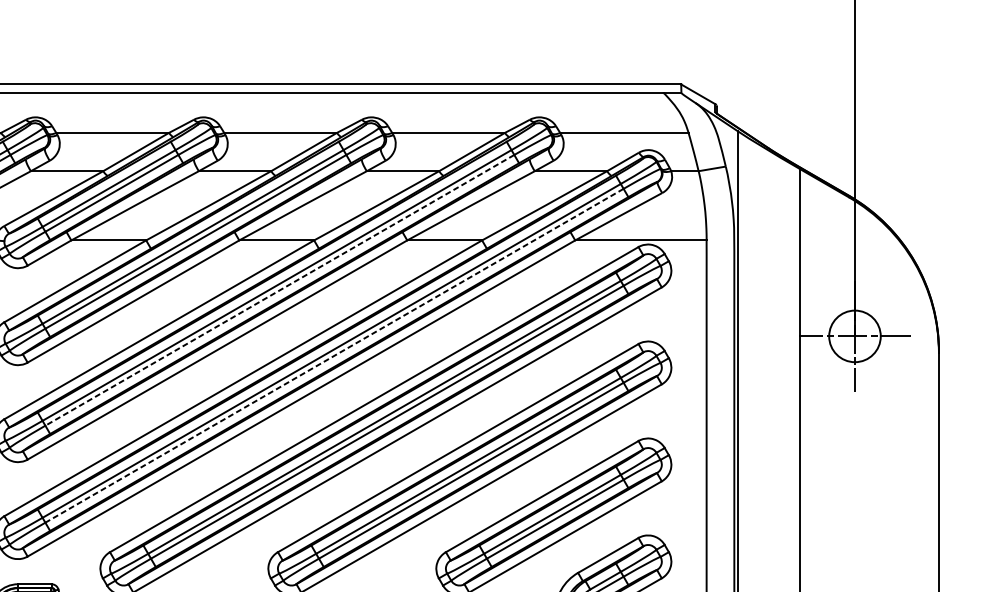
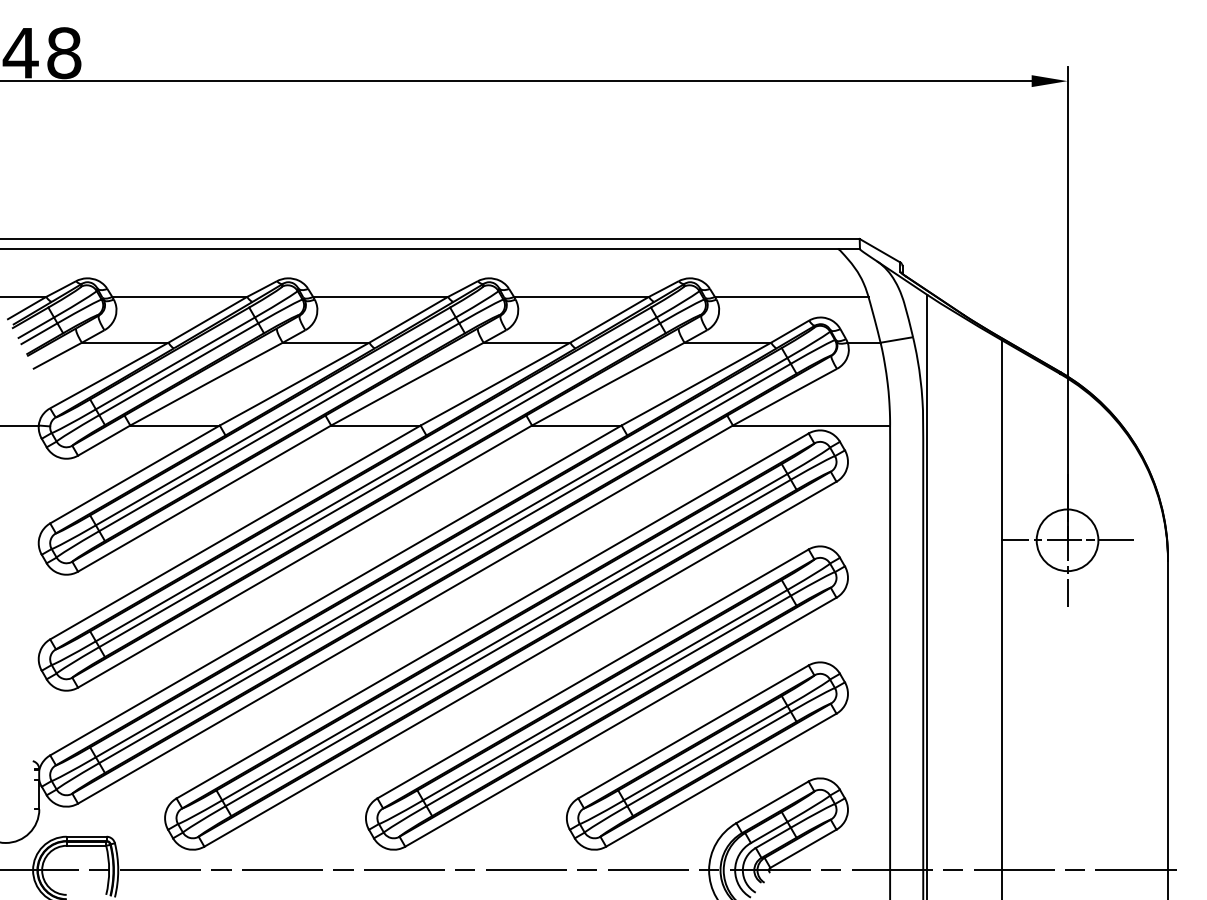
line: (279, 290) -> (379, 485), dashed -> solid
line: (334, 355) -> (444, 563), dashed -> solid

